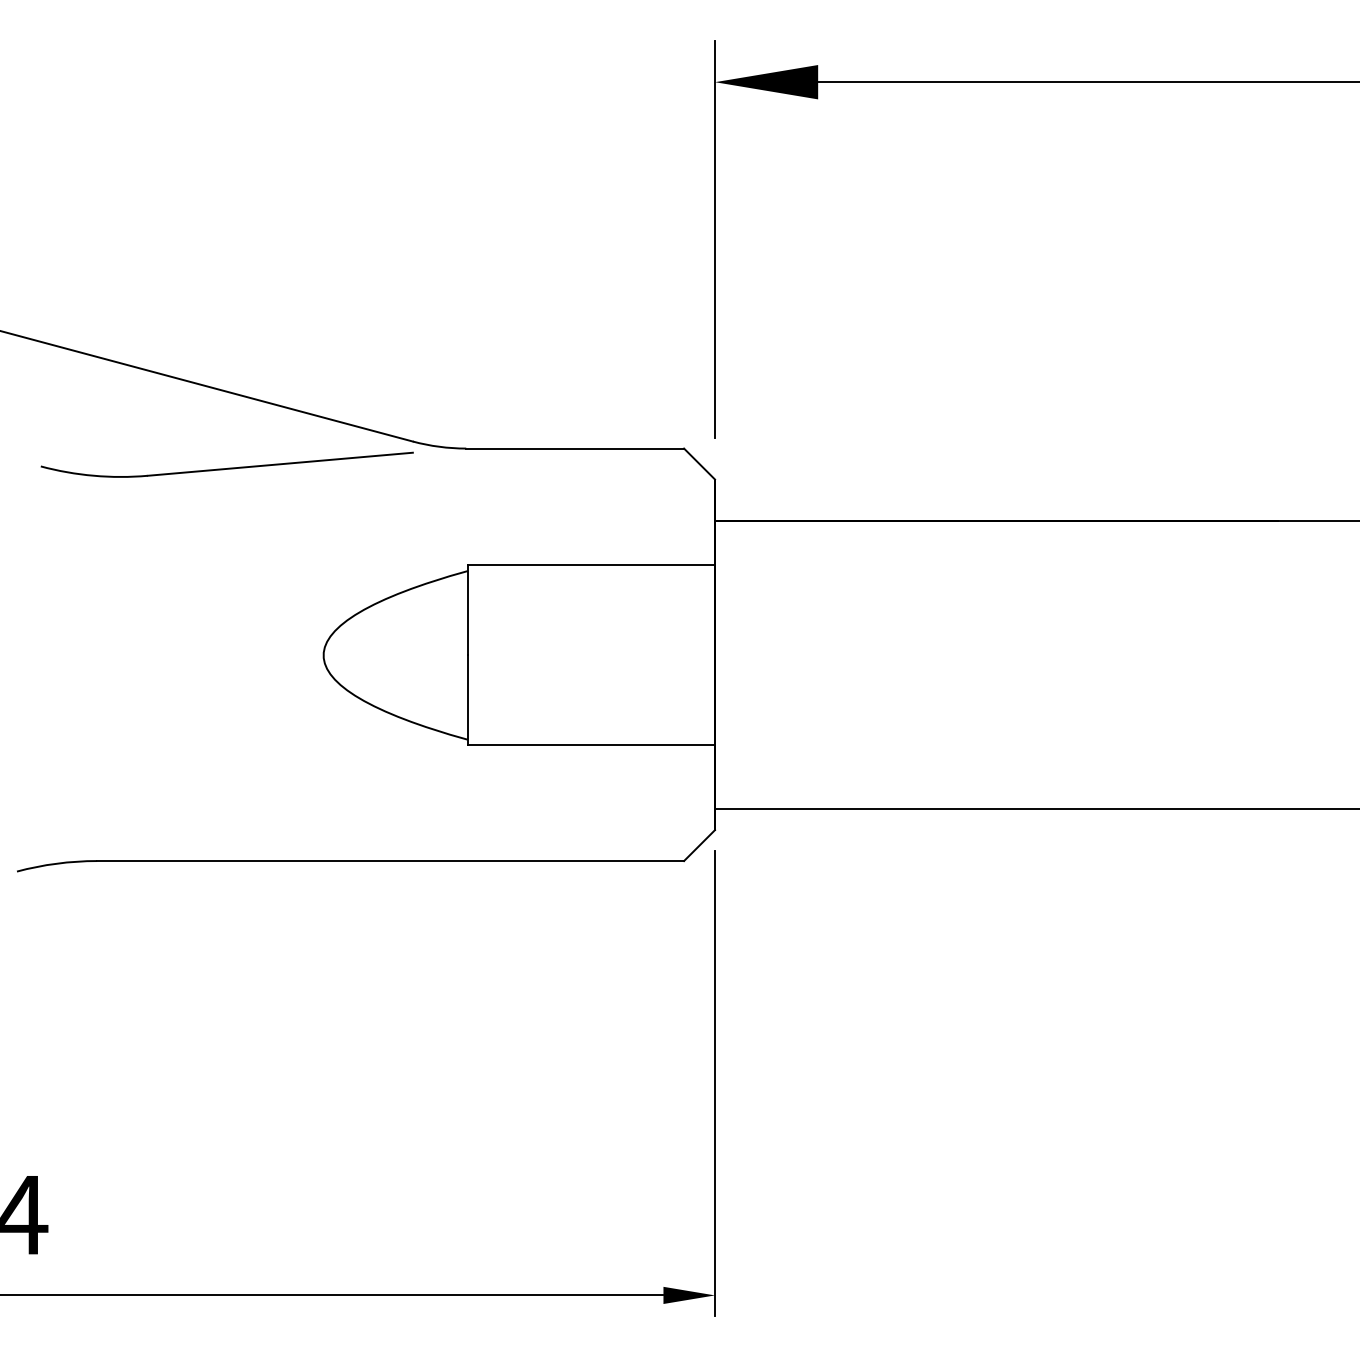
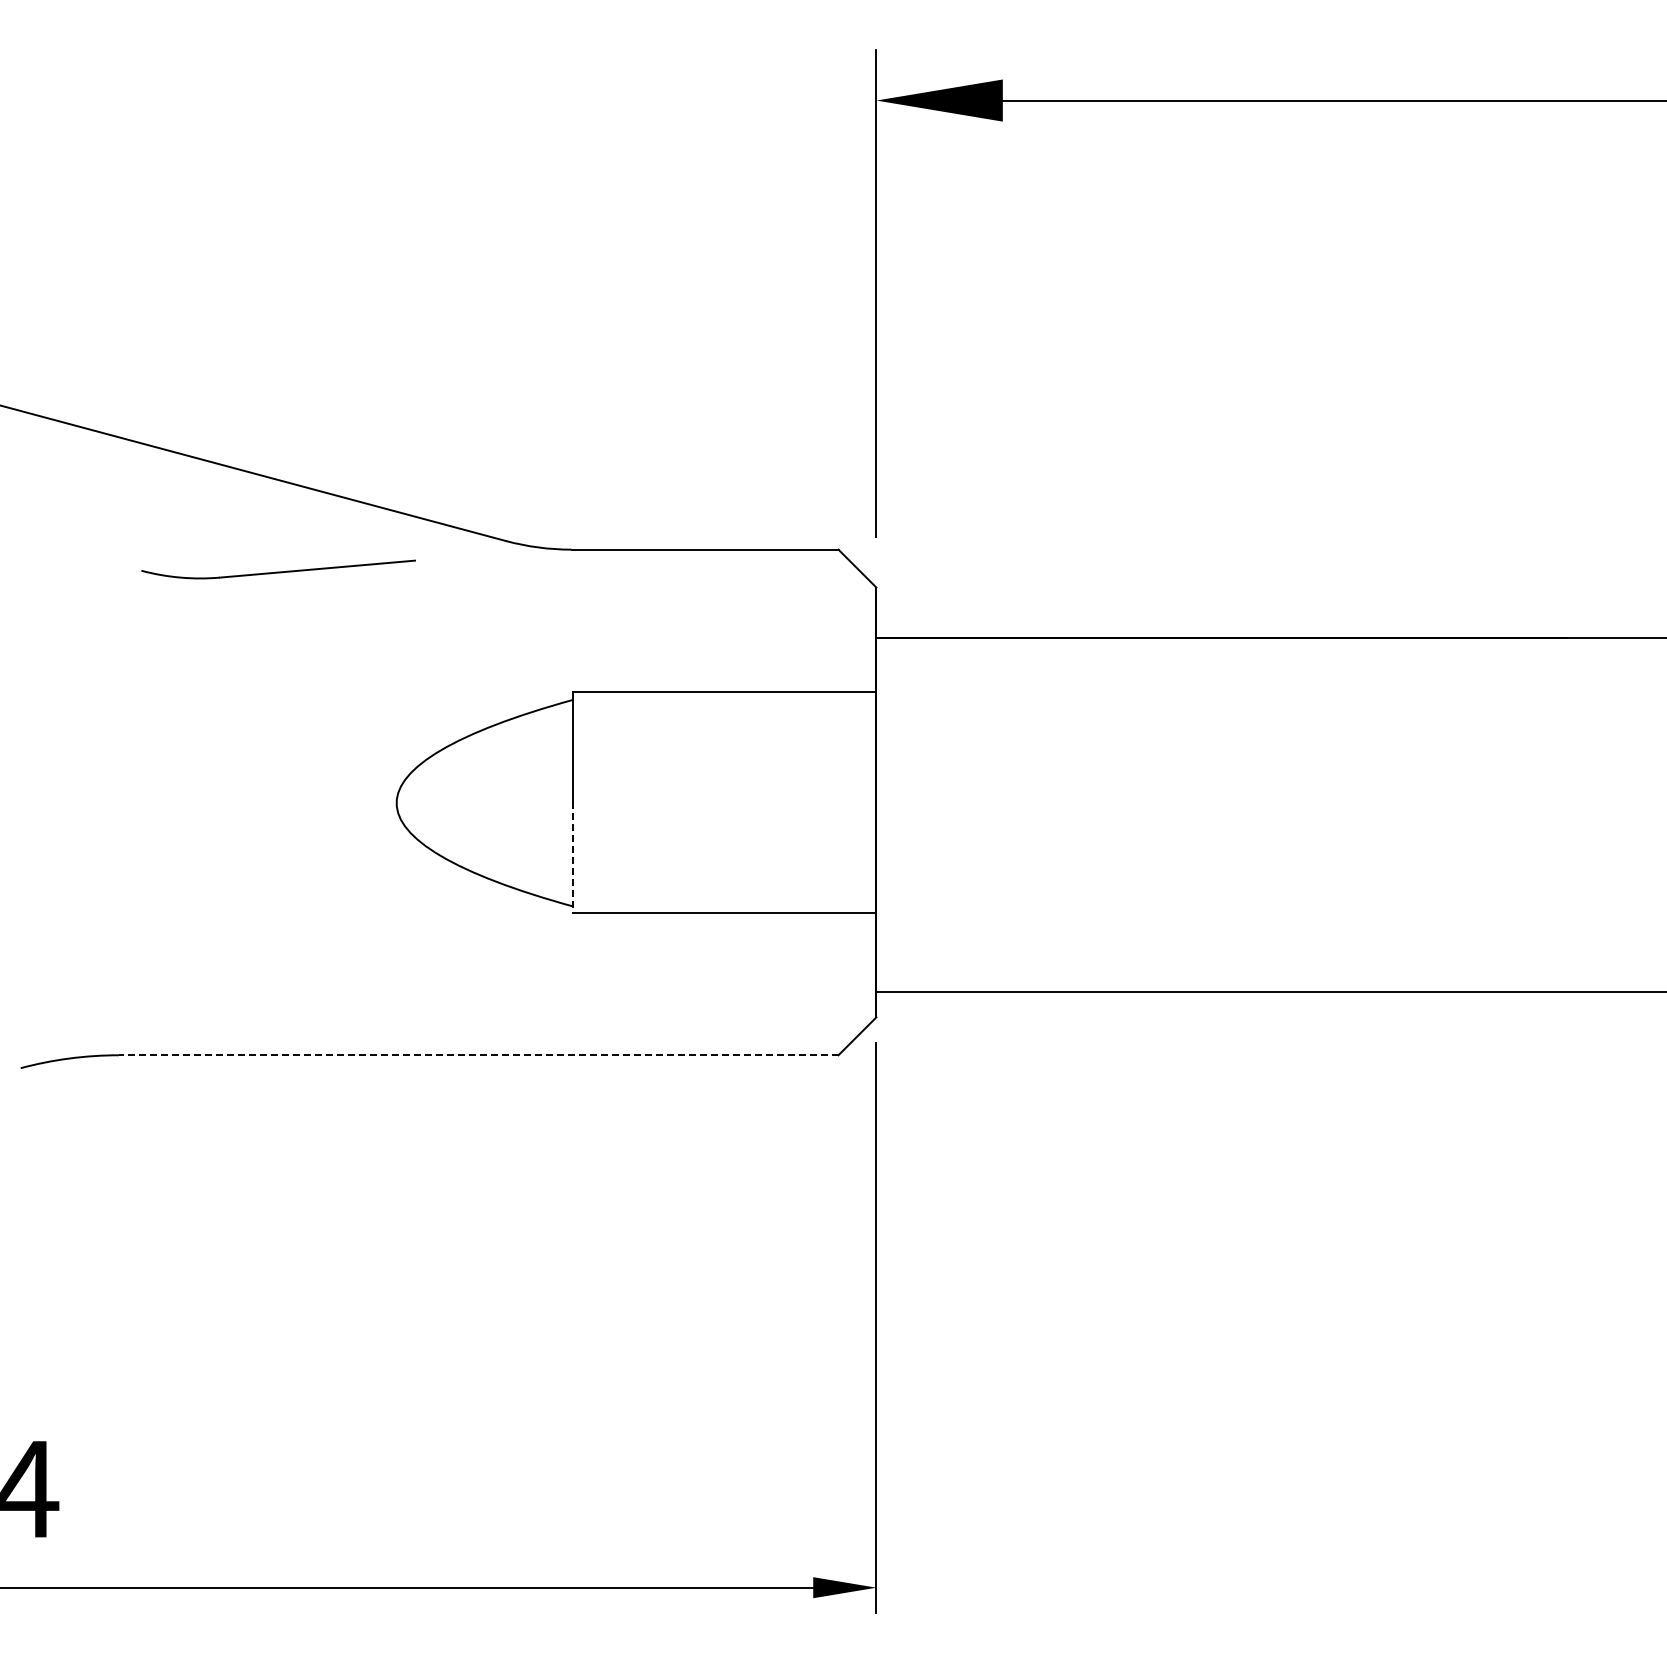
part: (227, 464) -> (278, 569), size x0.6
line: (467, 700) -> (573, 858), solid -> dashed
line: (390, 861) -> (478, 1055), solid -> dashed

